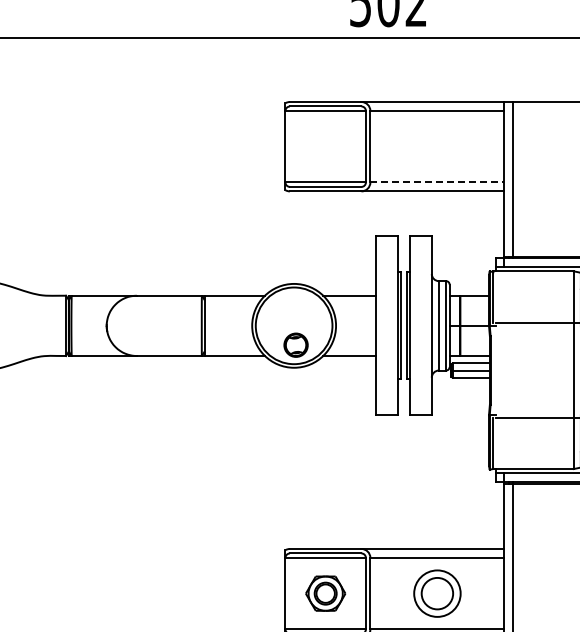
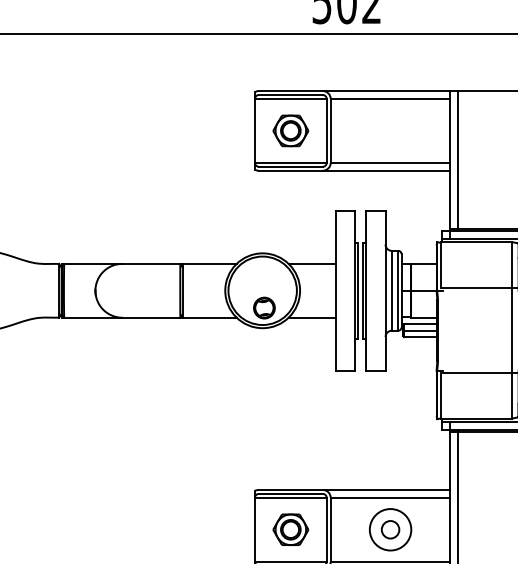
part: (325, 146) -> (290, 130), added
line: (437, 182) -> (390, 162), dashed -> solid
circle: (437, 593) -> (390, 529), size x0.62

